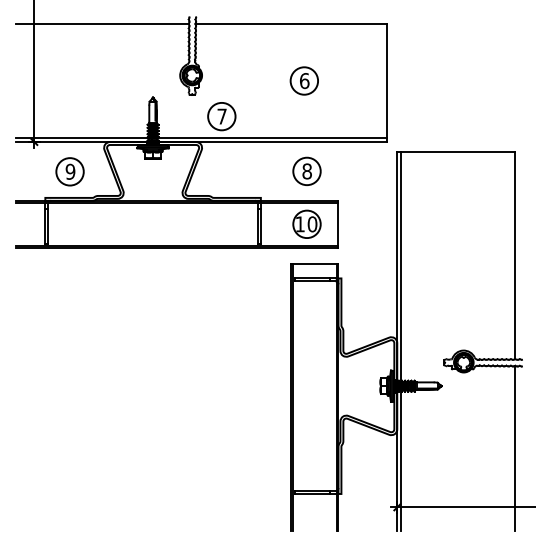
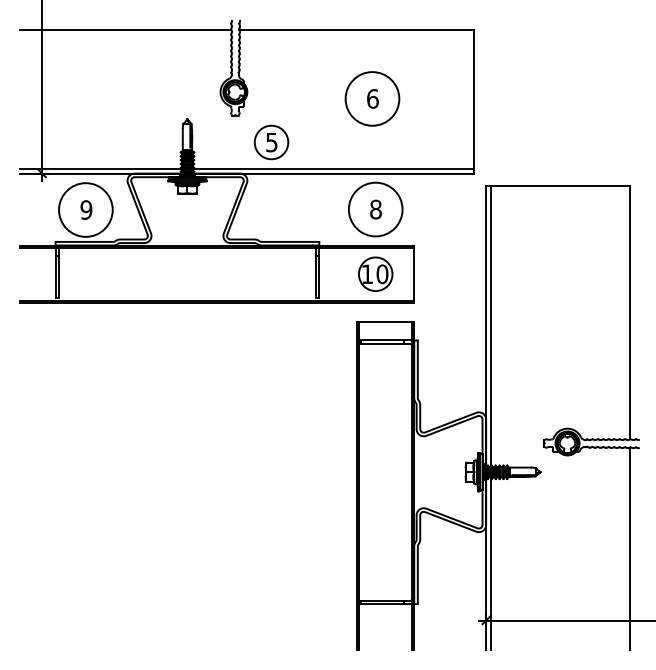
circle: (304, 80) -> (372, 98), size x1.6
text: (221, 116) -> (271, 142), 7 -> 5
circle: (69, 171) -> (85, 209), size x1.6
circle: (306, 171) -> (375, 209), size x1.6

